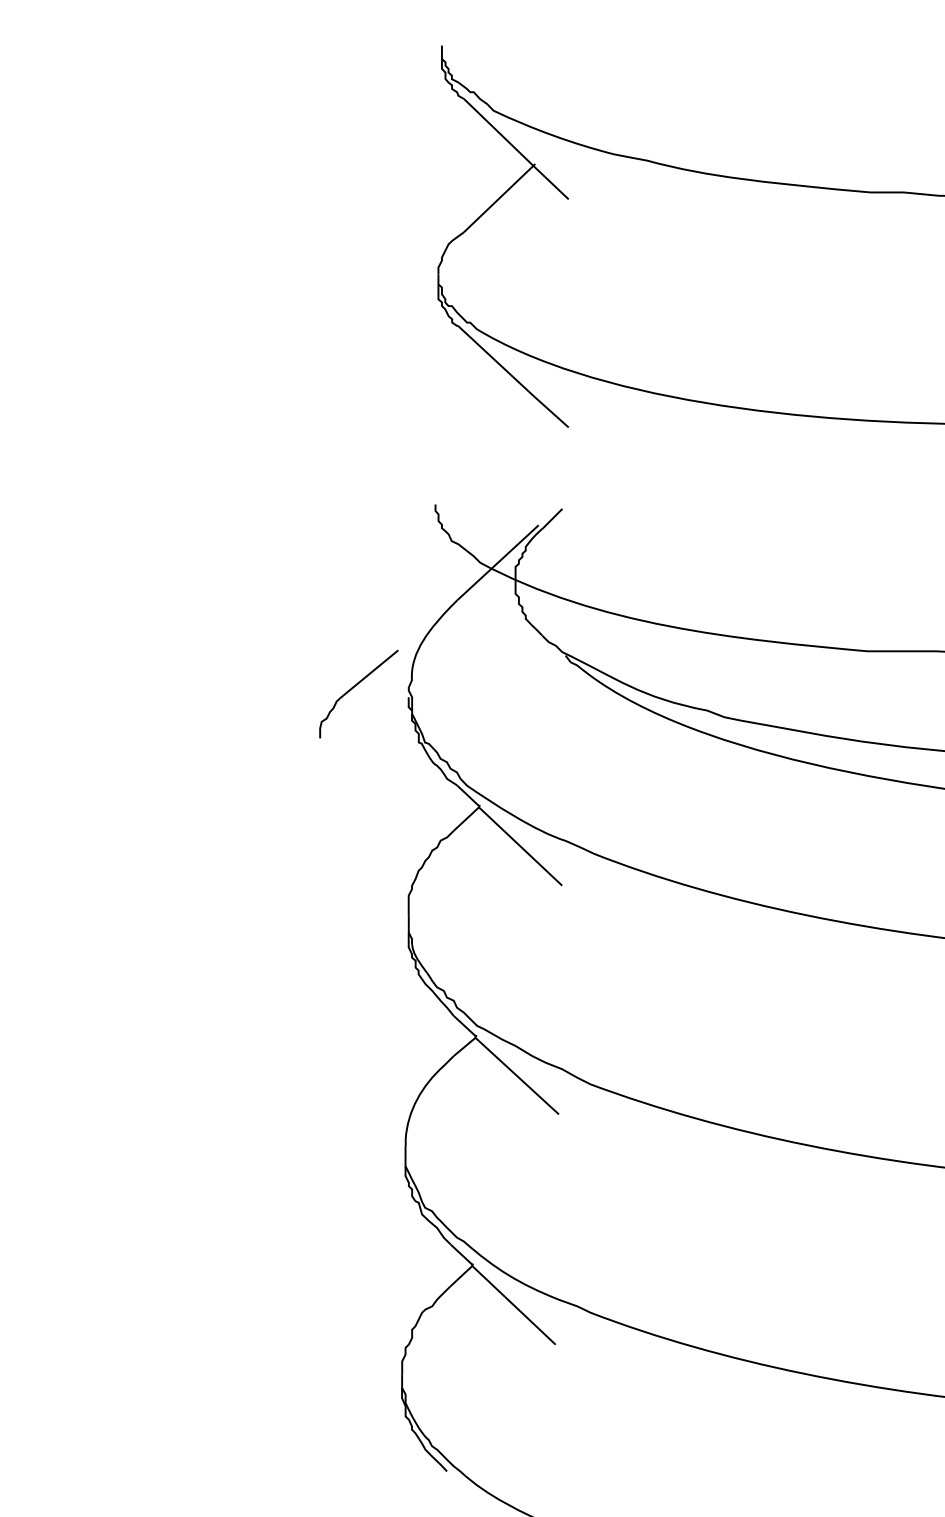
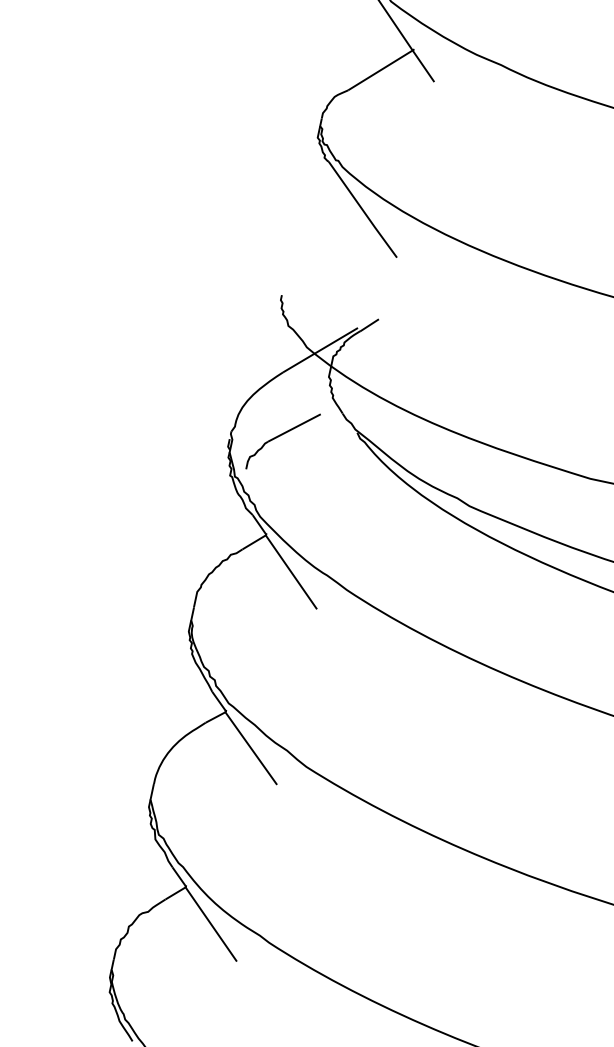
part: (353, 688) -> (280, 436), moved

